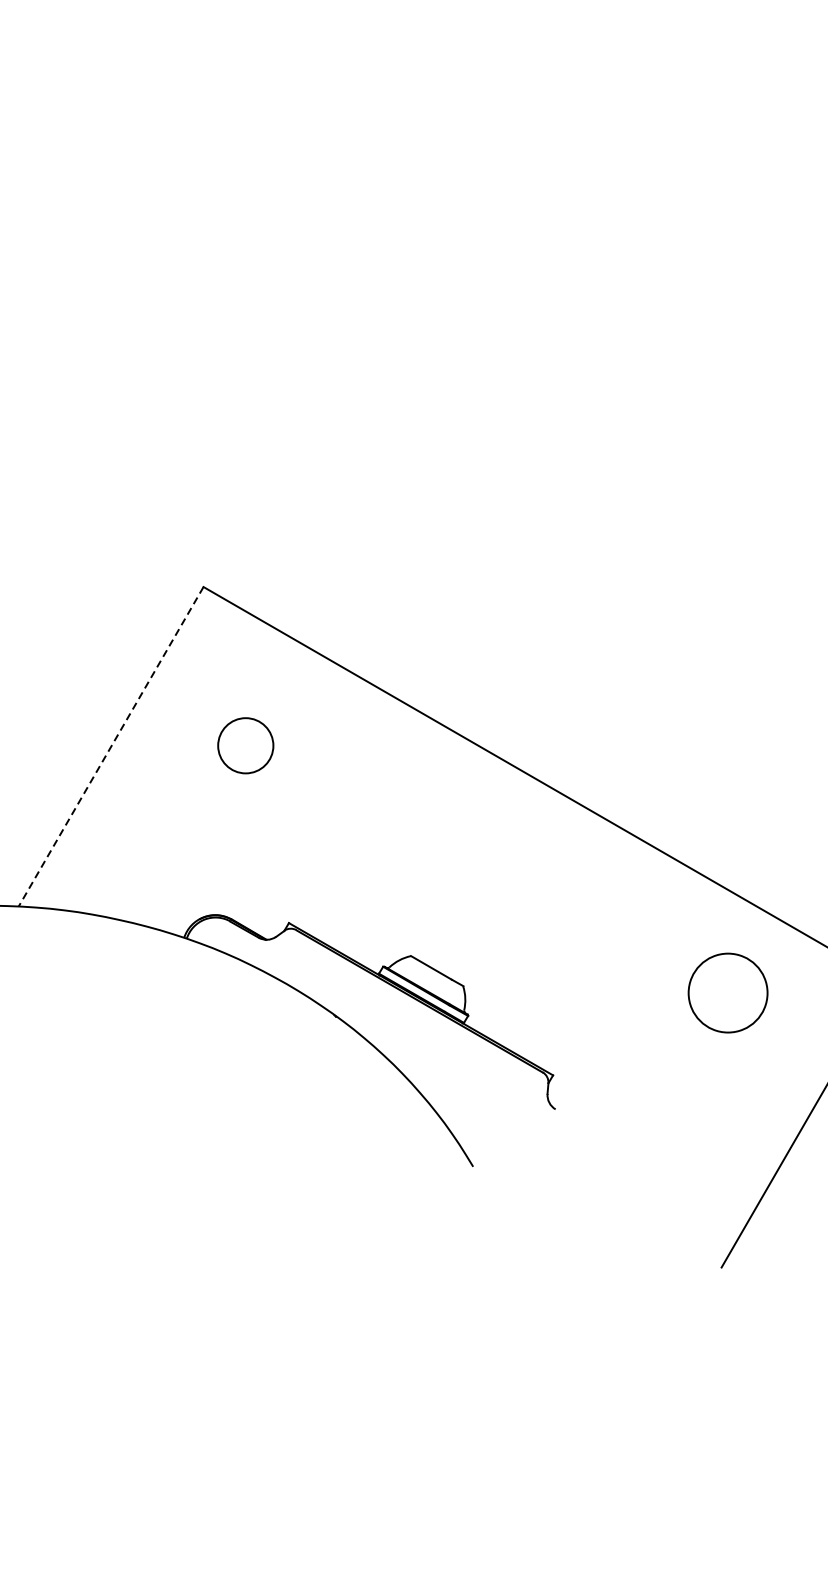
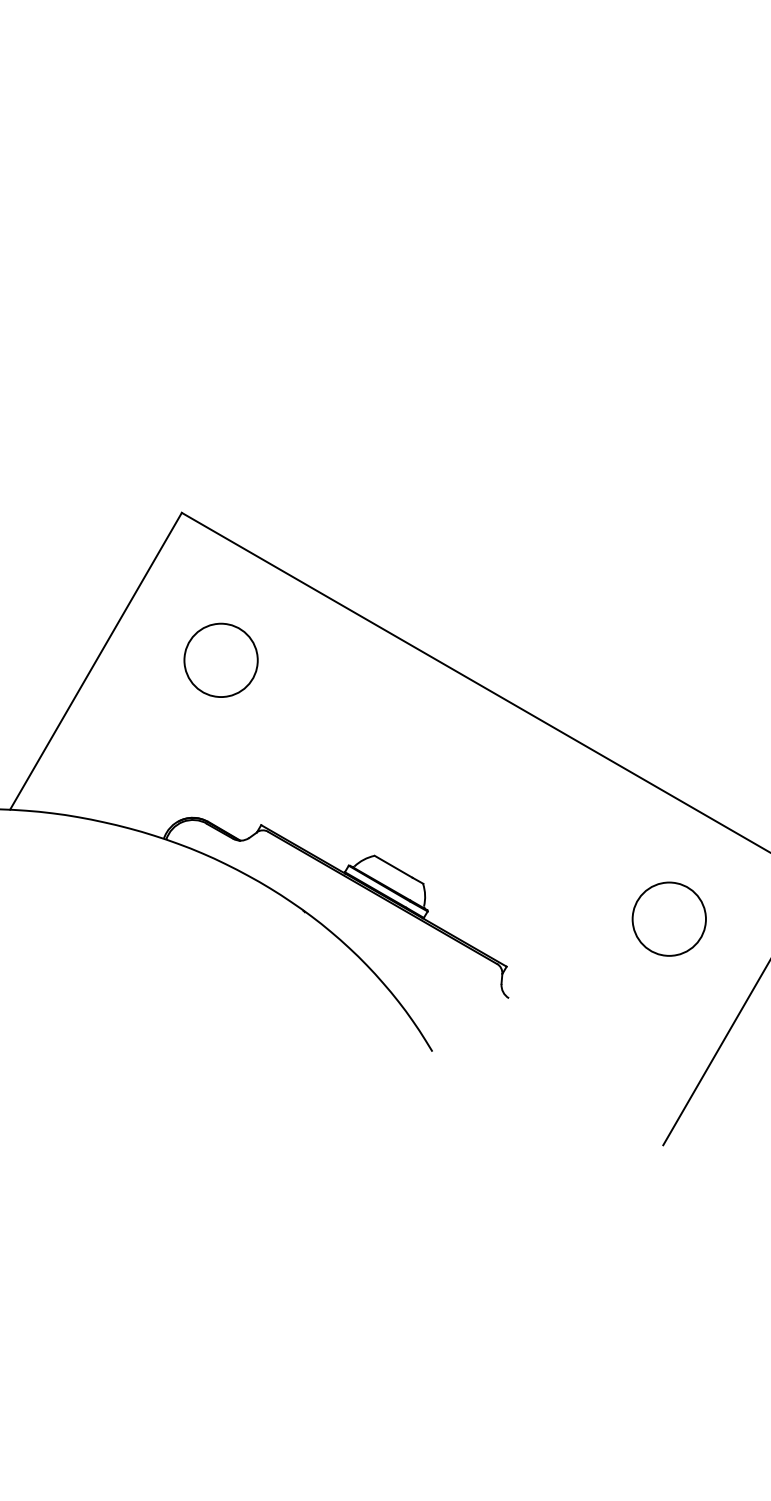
circle: (245, 745) -> (220, 660), size x1.43
line: (110, 746) -> (95, 661), dashed -> solid
circle: (727, 992) -> (668, 918), moved

